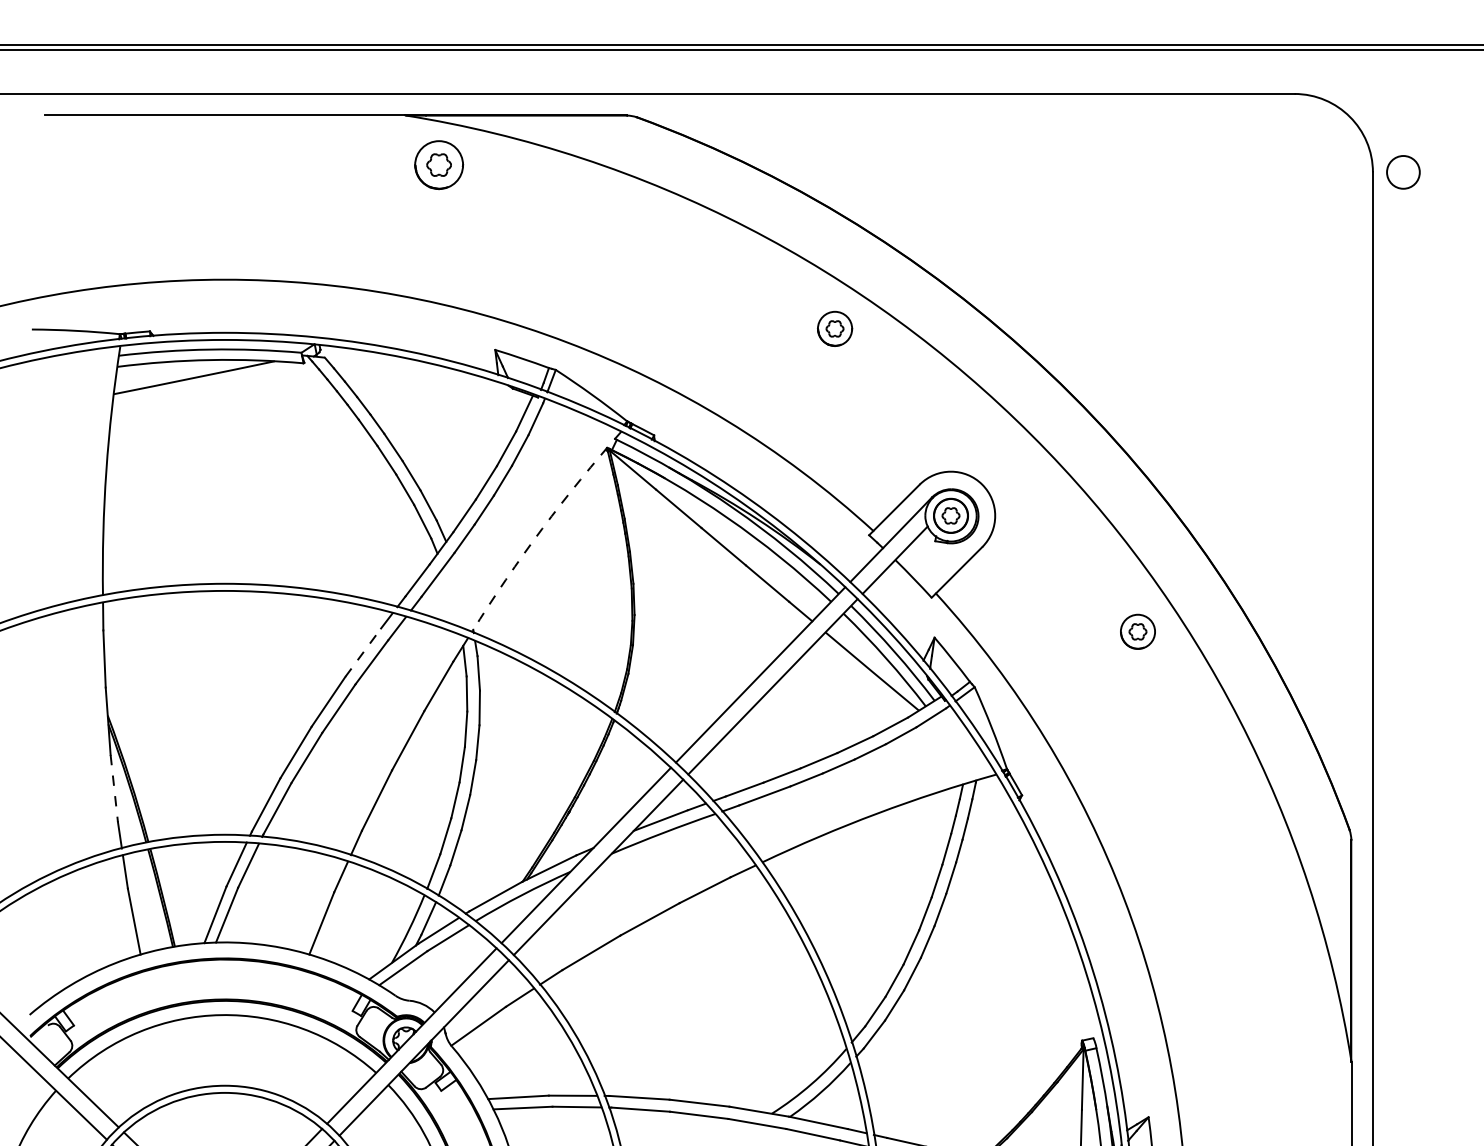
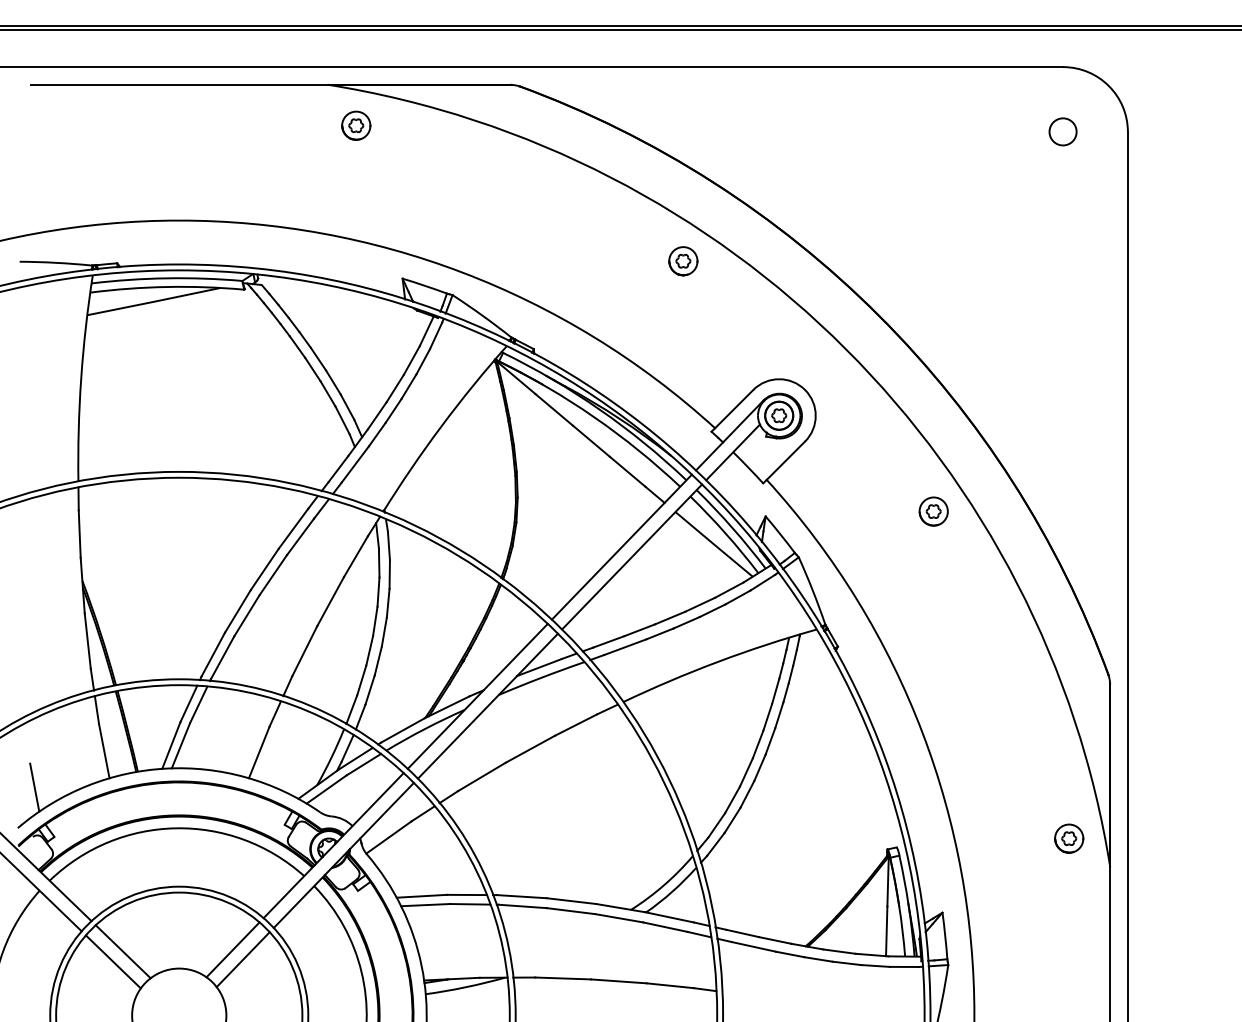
part: (439, 164) -> (356, 125), size x0.71
circle: (1402, 171) -> (1062, 131), moved
arc: (542, 528) -> (441, 426), dashed -> solid
line: (363, 652) -> (293, 528), dashed -> solid
line: (113, 789) -> (87, 641), dashed -> solid
line: (49, 965) -> (34, 787), added
part: (1302, 1027) -> (1069, 838), added

